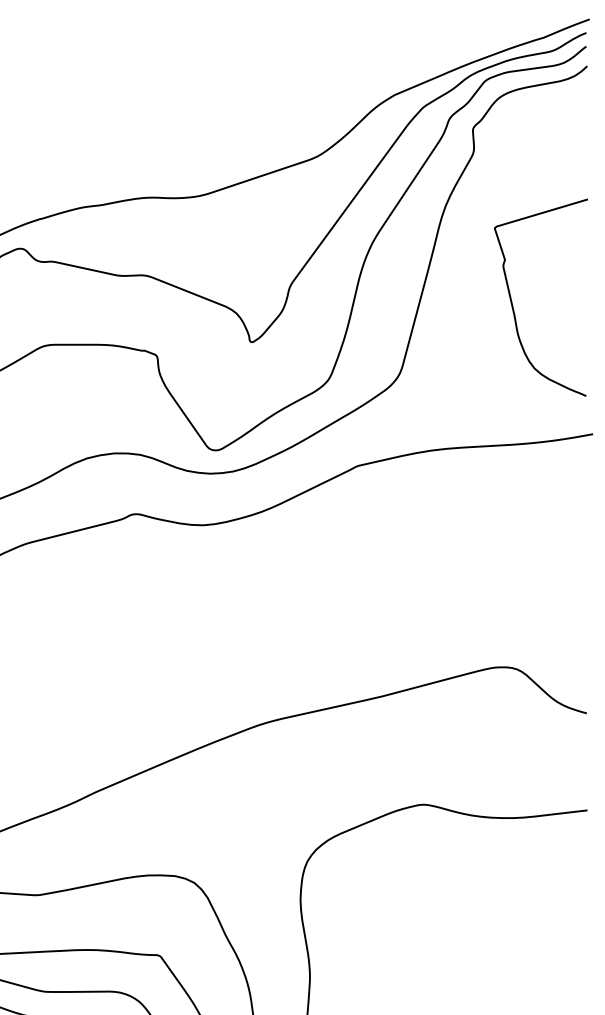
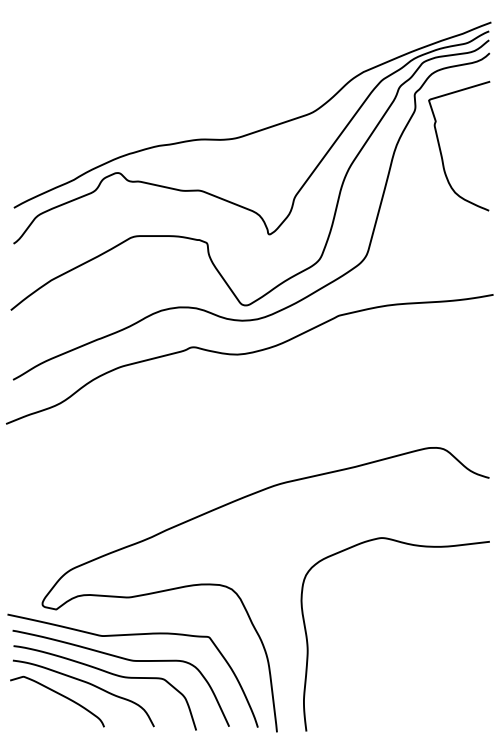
curve: (513, 304) -> (441, 150), moved

